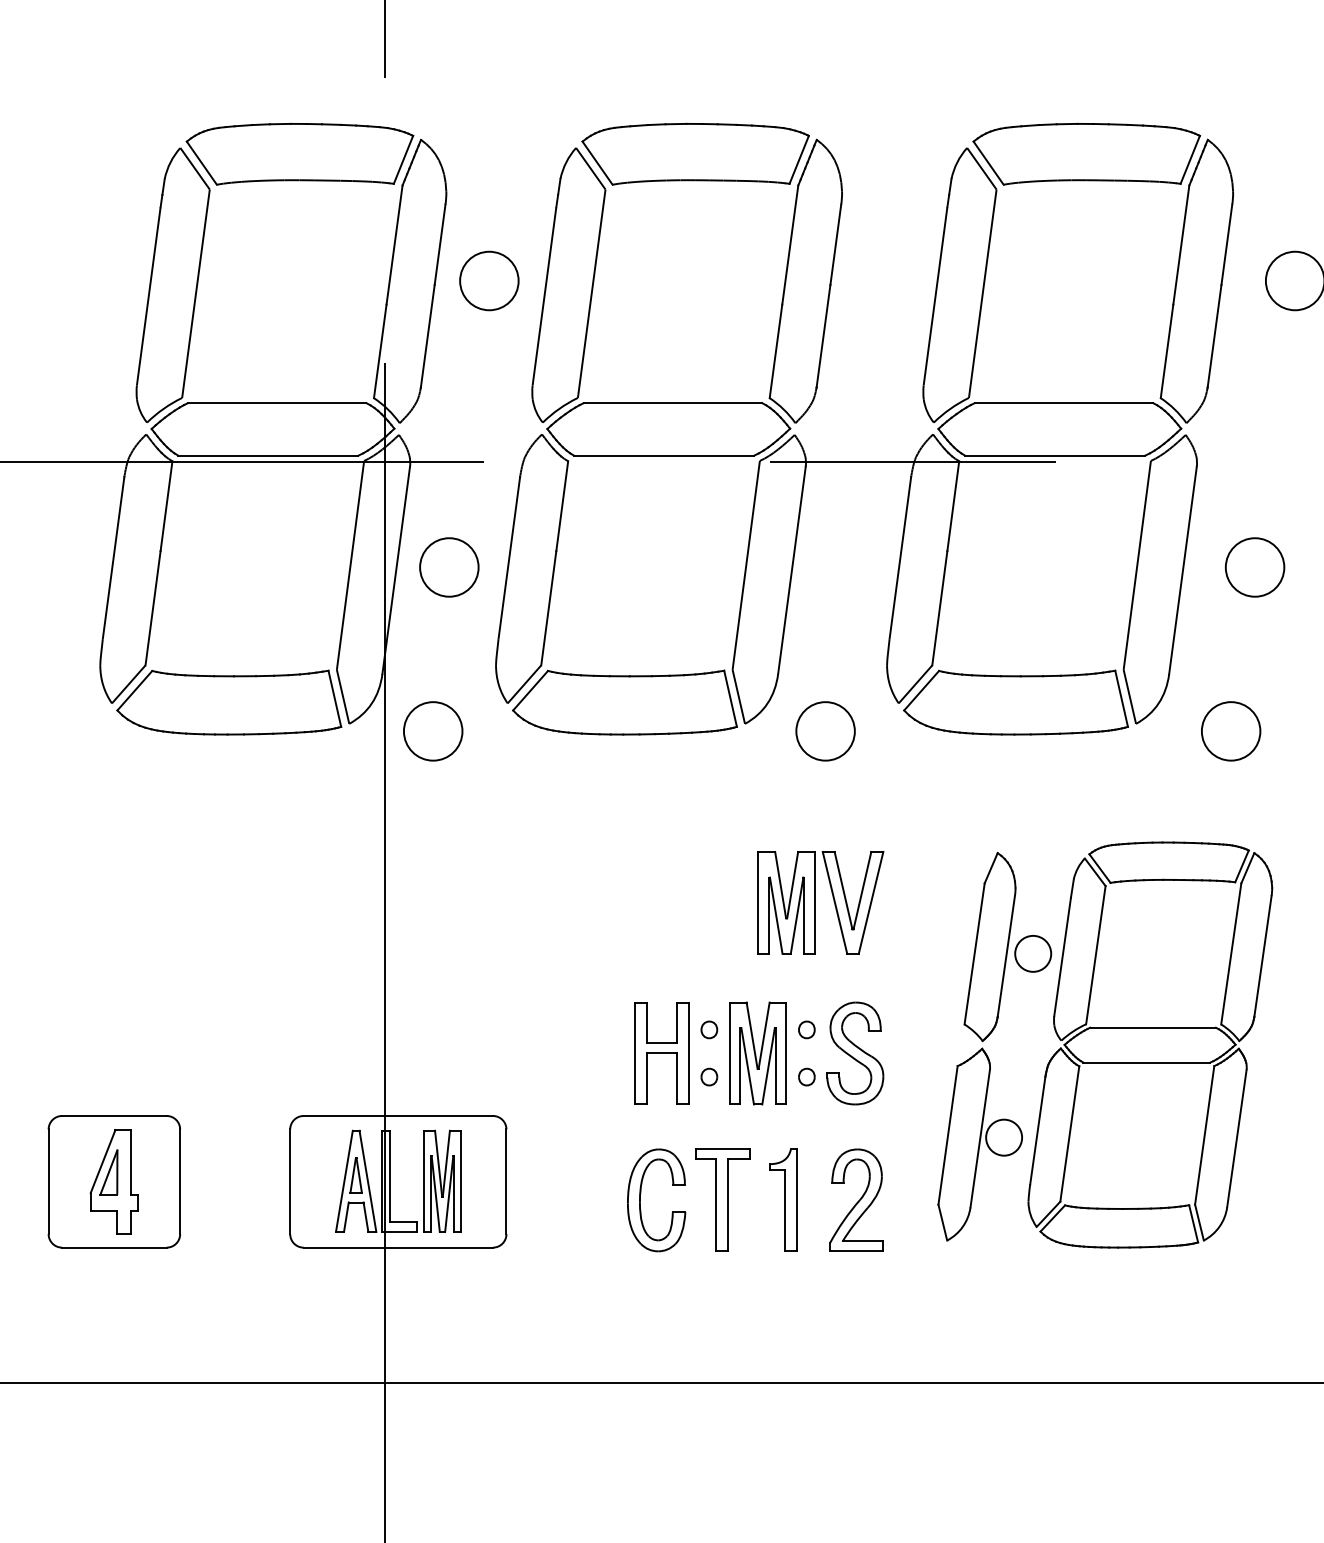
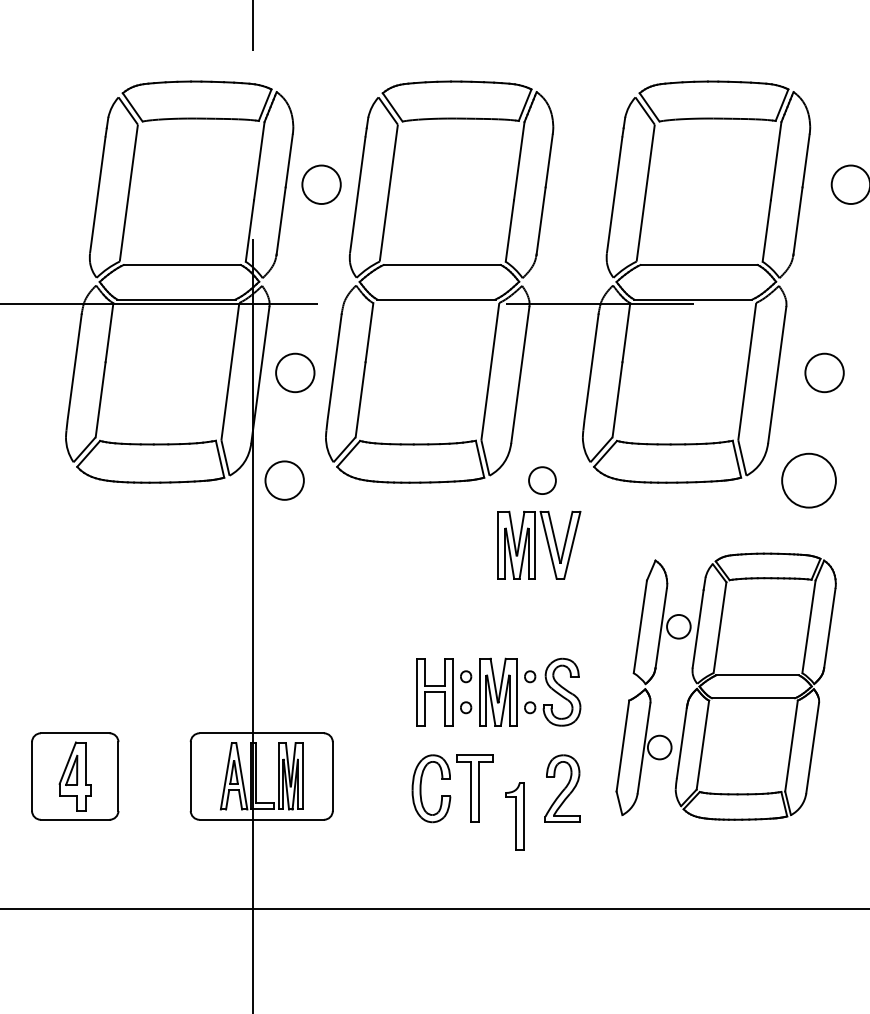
circle: (825, 731) -> (542, 480), size x0.7
circle: (1230, 731) -> (808, 480), size x1.4
part: (821, 901) -> (539, 544), moved
part: (783, 1199) -> (514, 816), moved

